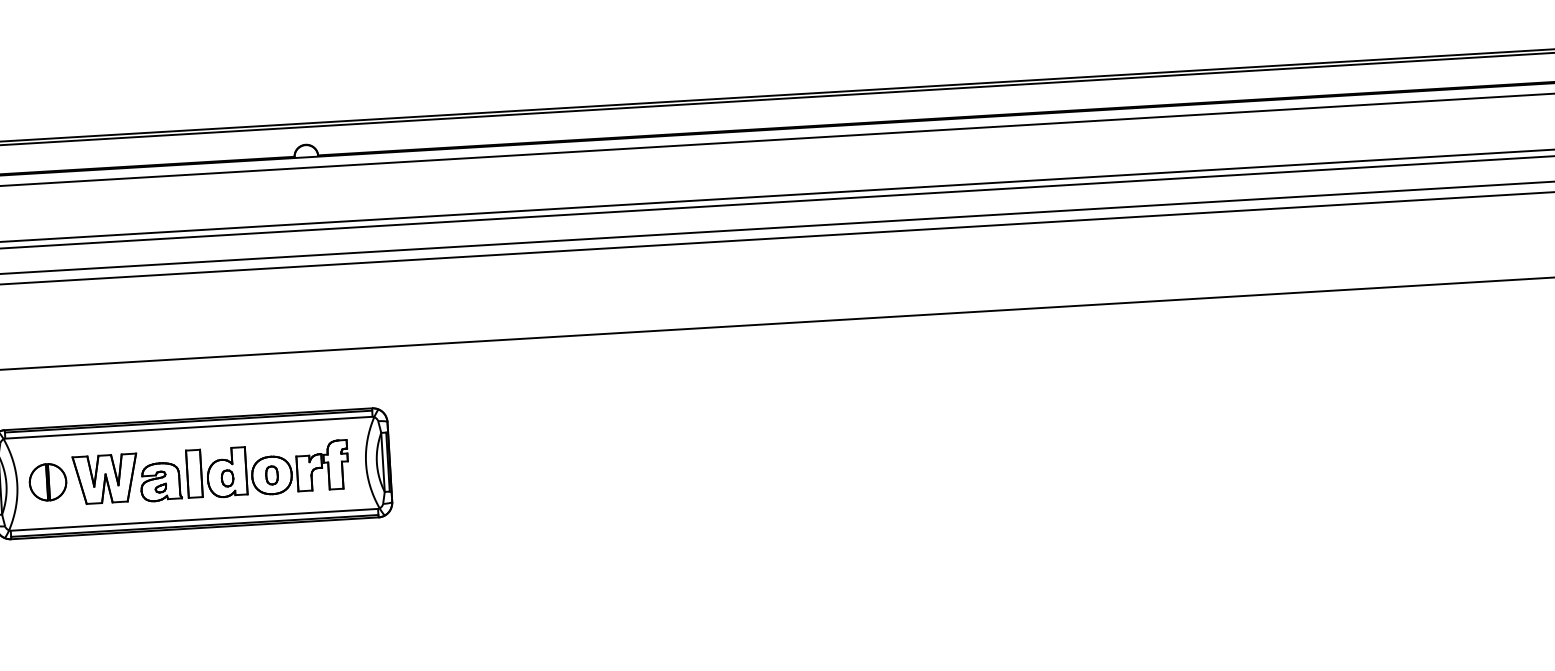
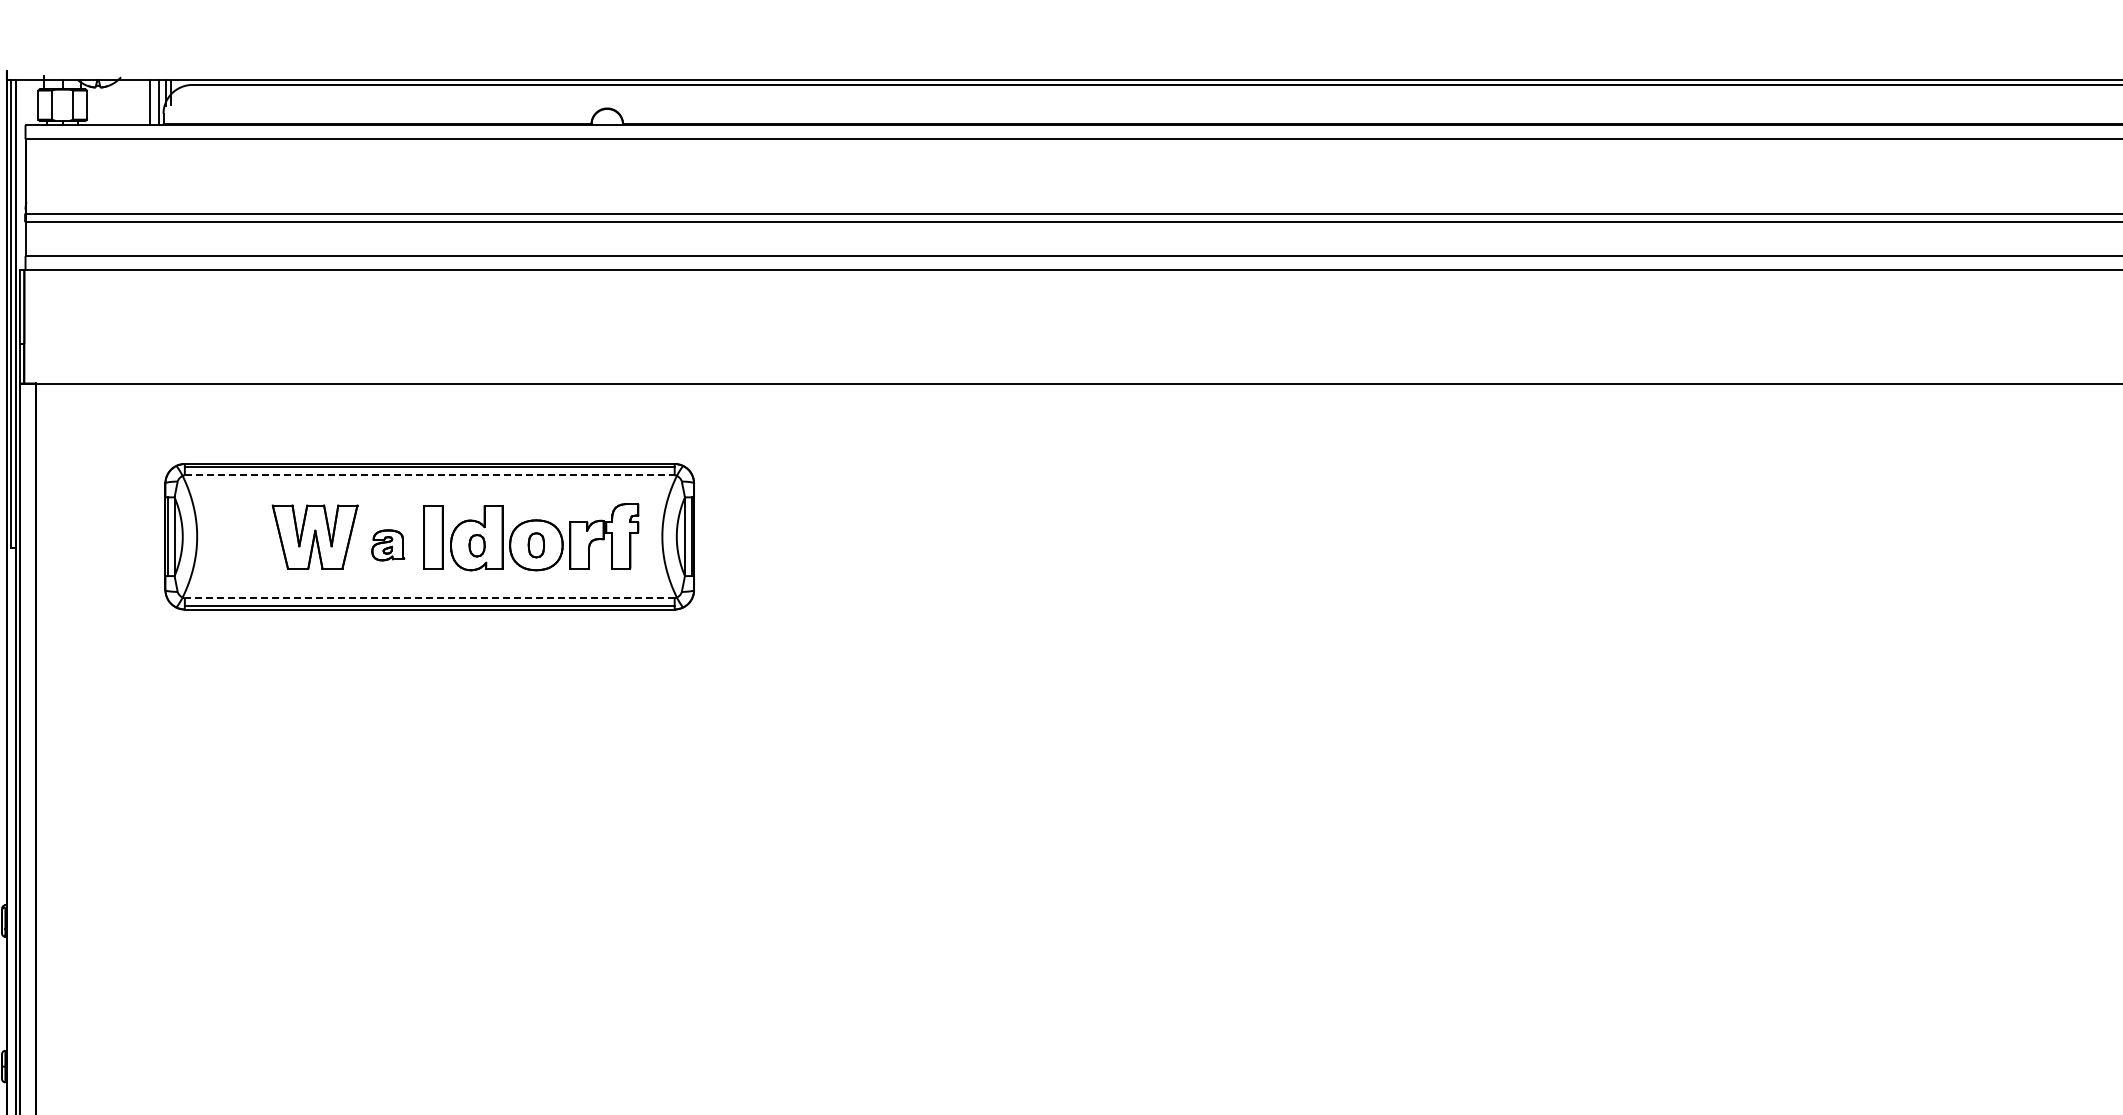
line: (188, 427) -> (429, 475), solid -> dashed
part: (48, 482) -> (238, 536), removed
part: (160, 482) -> (387, 545), size x0.6
line: (194, 520) -> (429, 598), solid -> dashed

